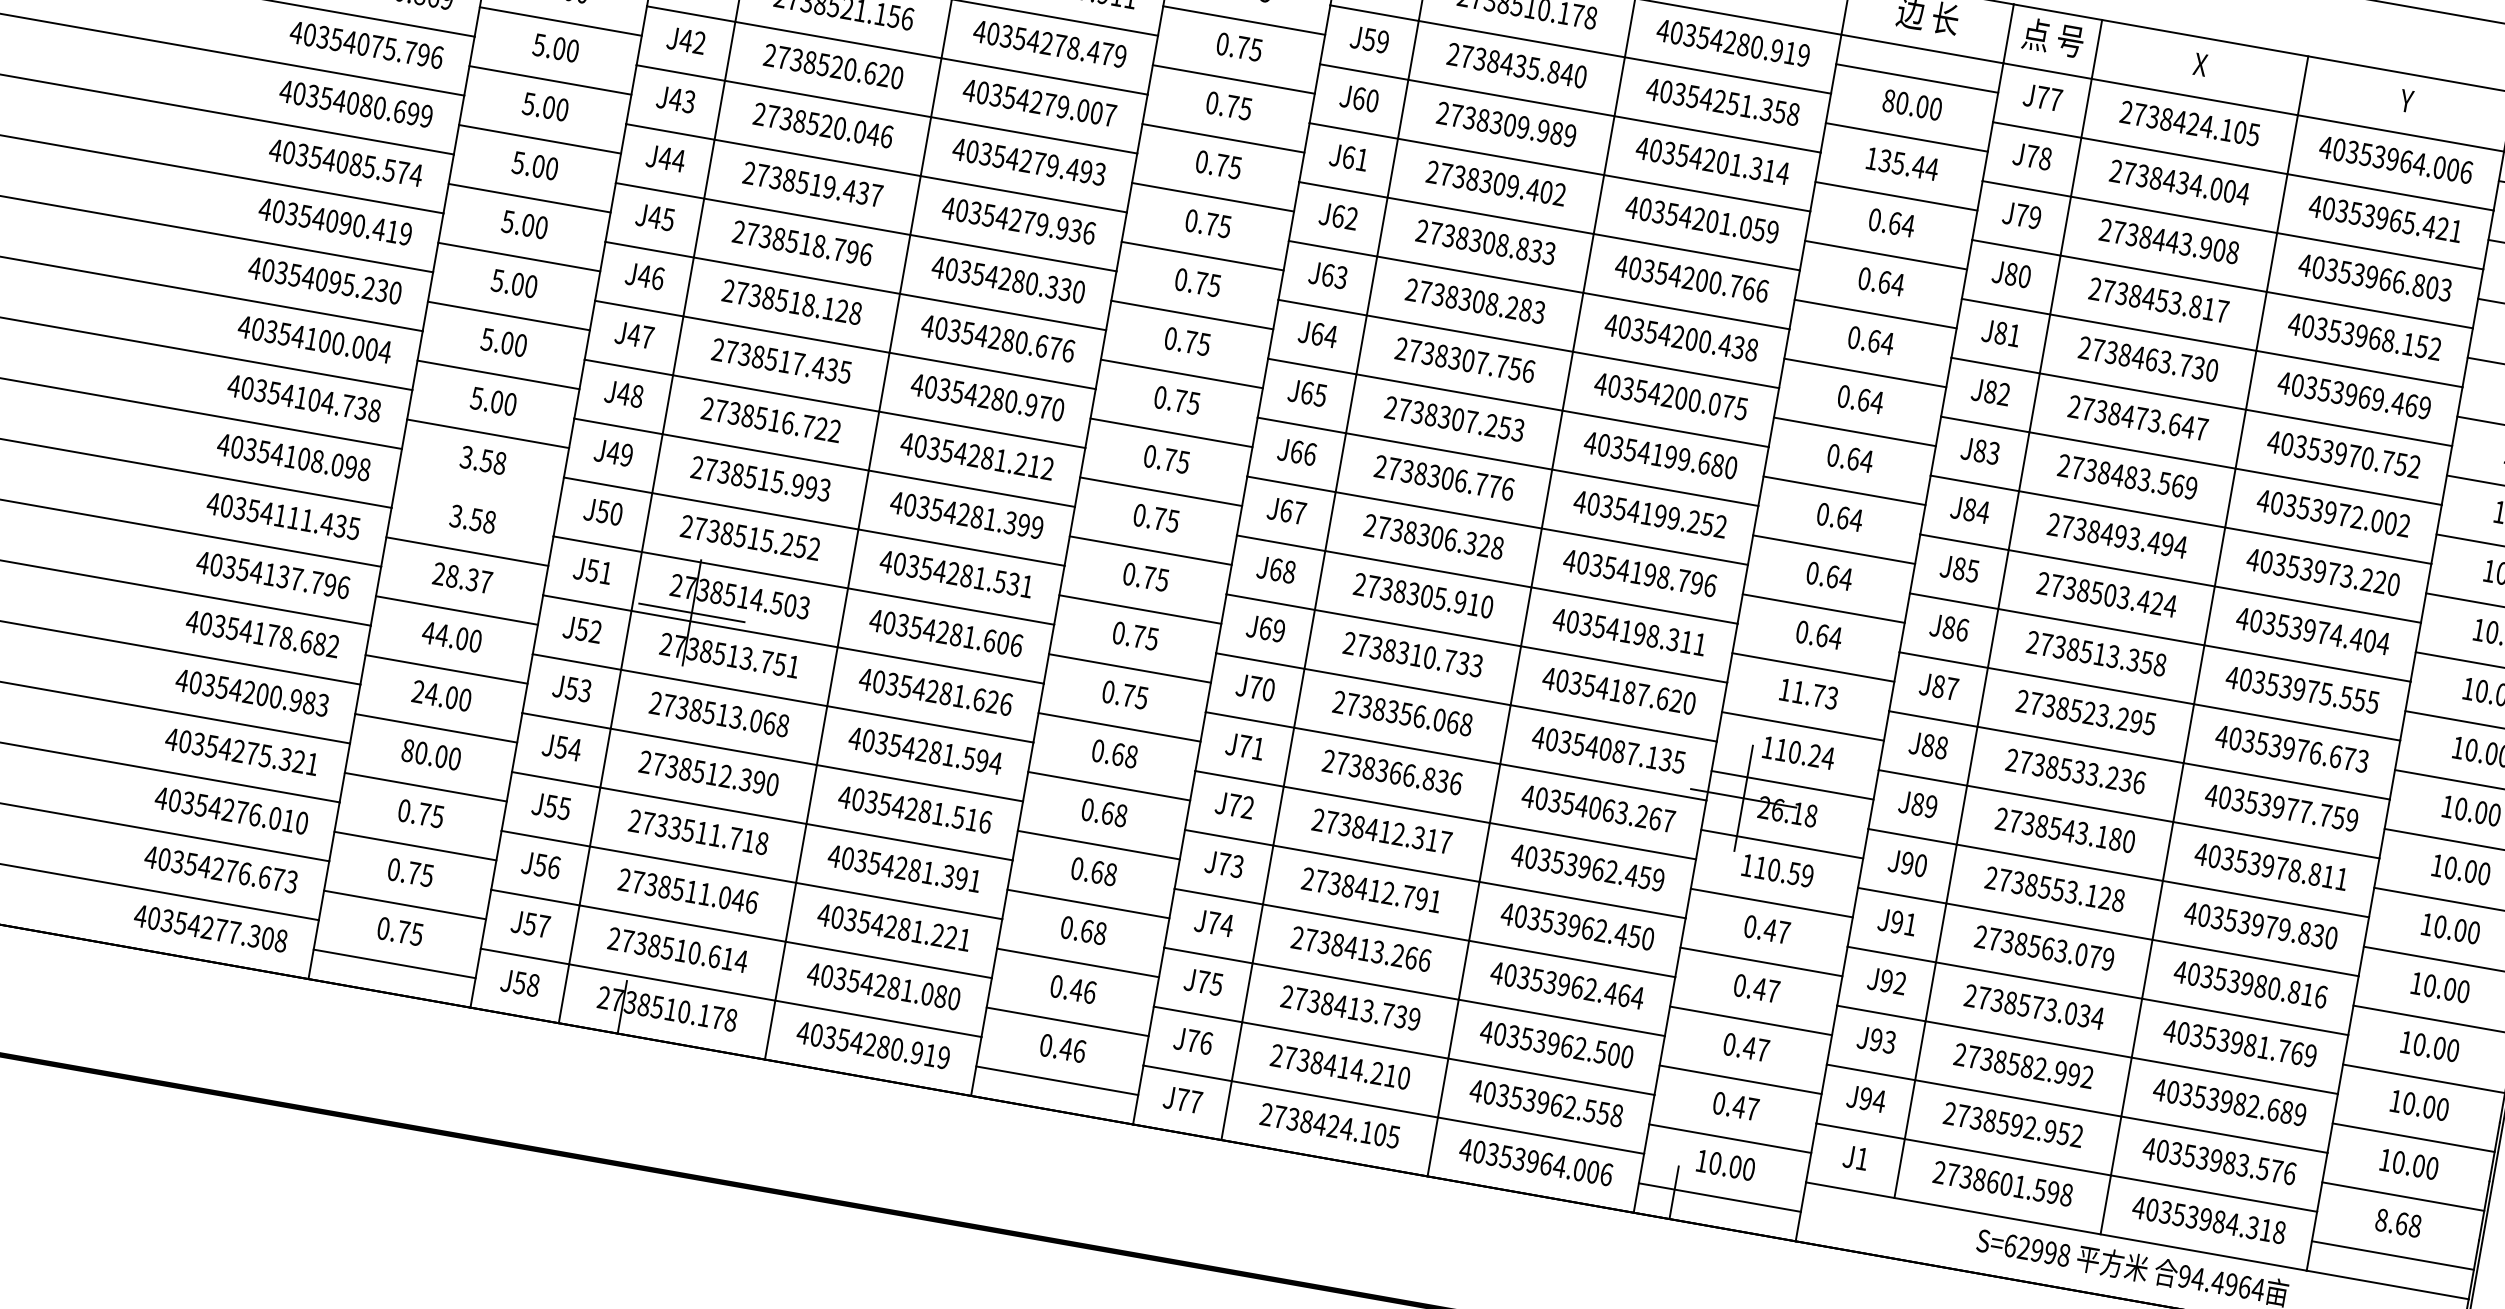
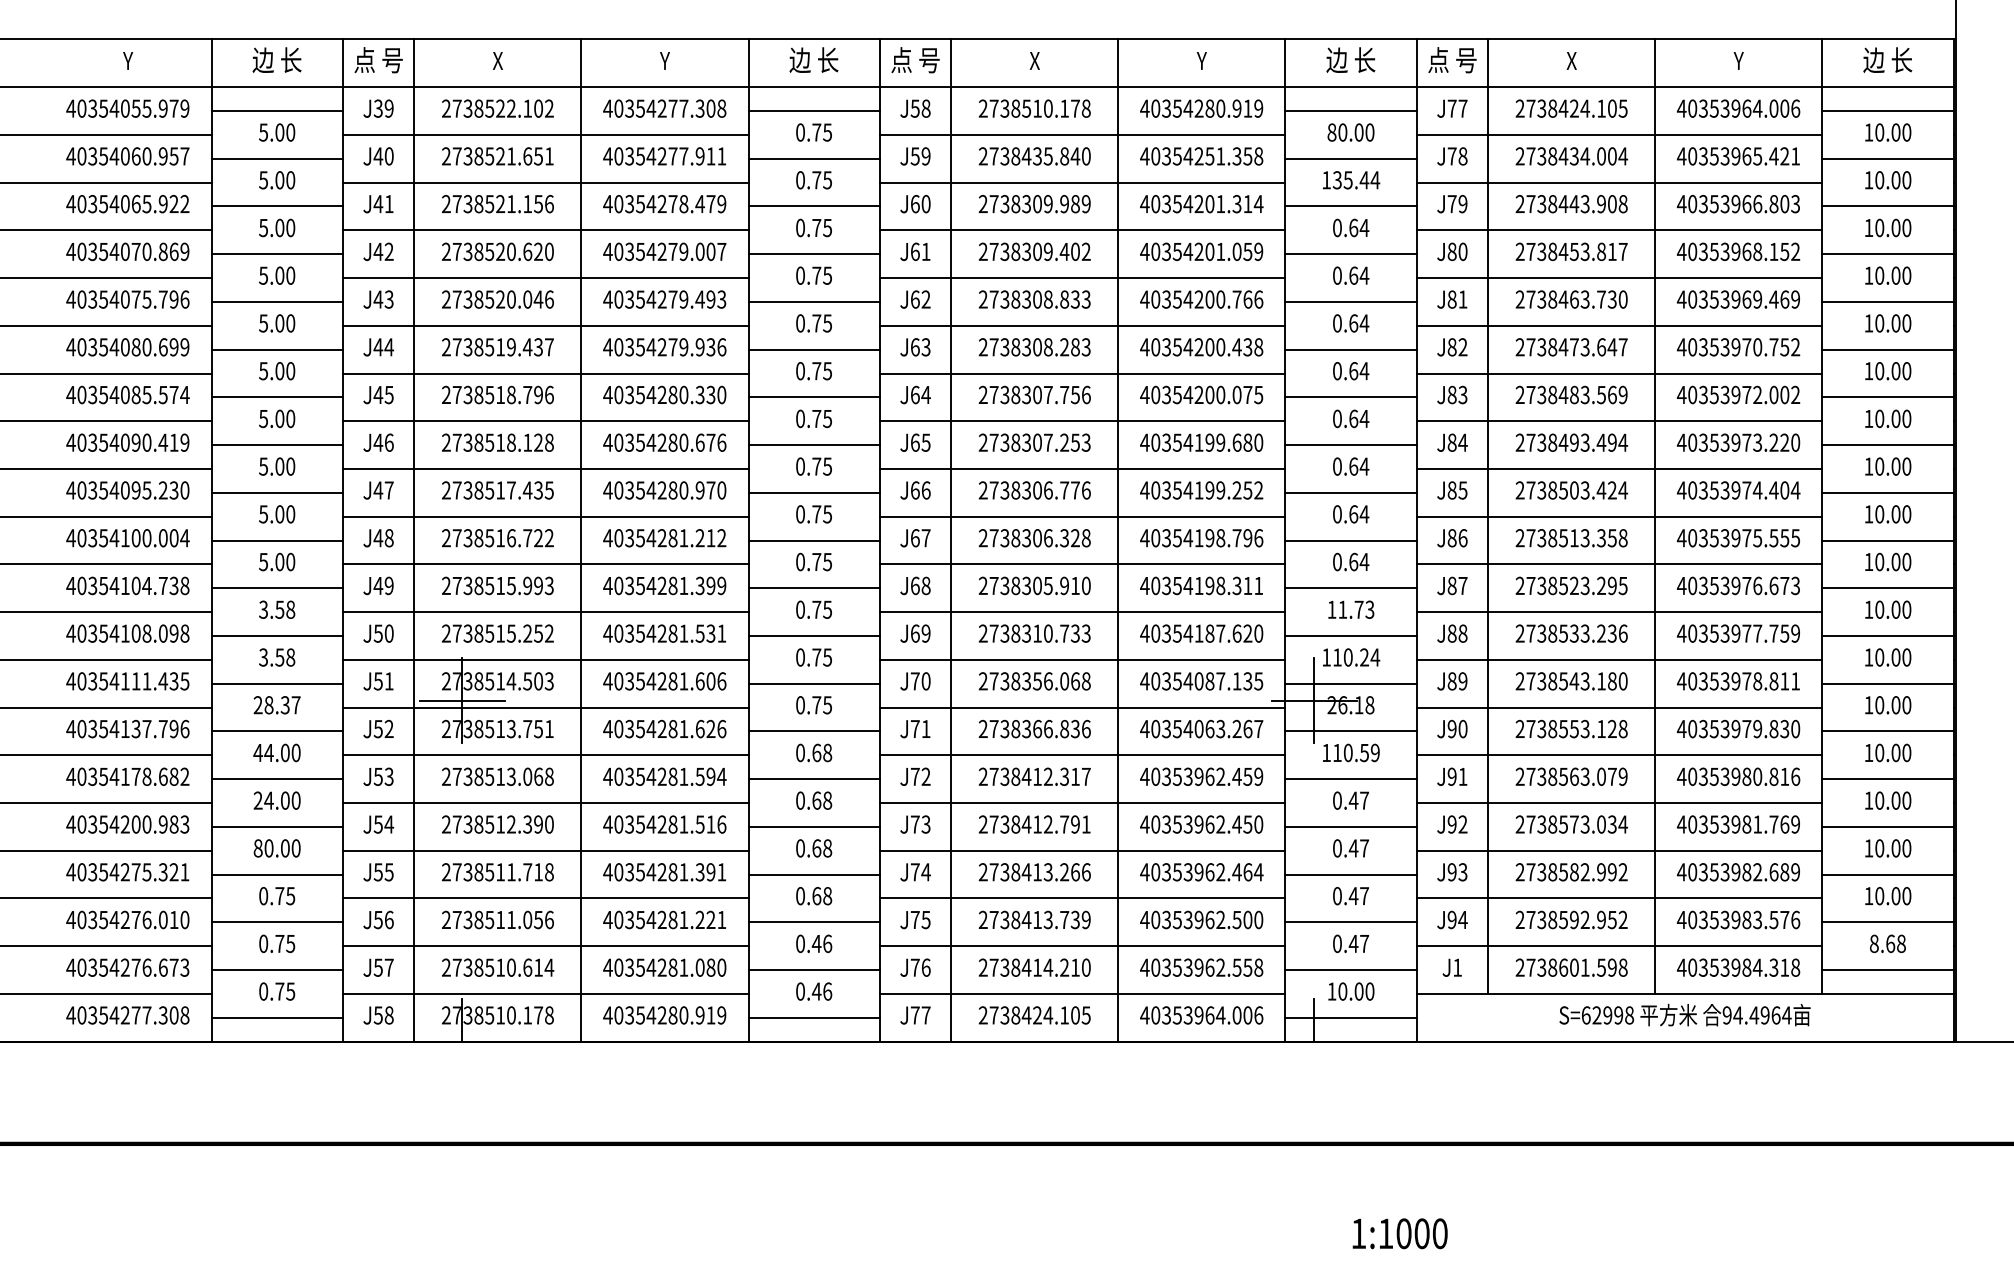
line: (476, 491) -> (276, 635), added
text: (674, 828) -> (478, 872), 2733511.718 -> 2738511.718
text: (738, 900) -> (538, 920), 2738511.046 -> 2738511.056

